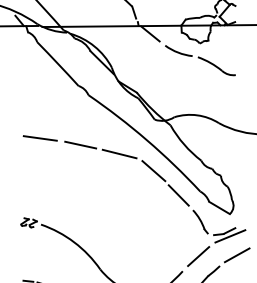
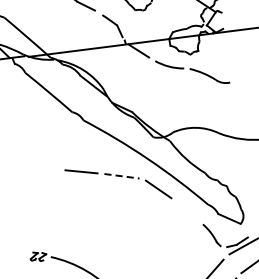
line: (39, 138) -> (39, 170), removed
line: (120, 154) -> (122, 176), solid -> dashed
line: (178, 195) -> (186, 211), removed

